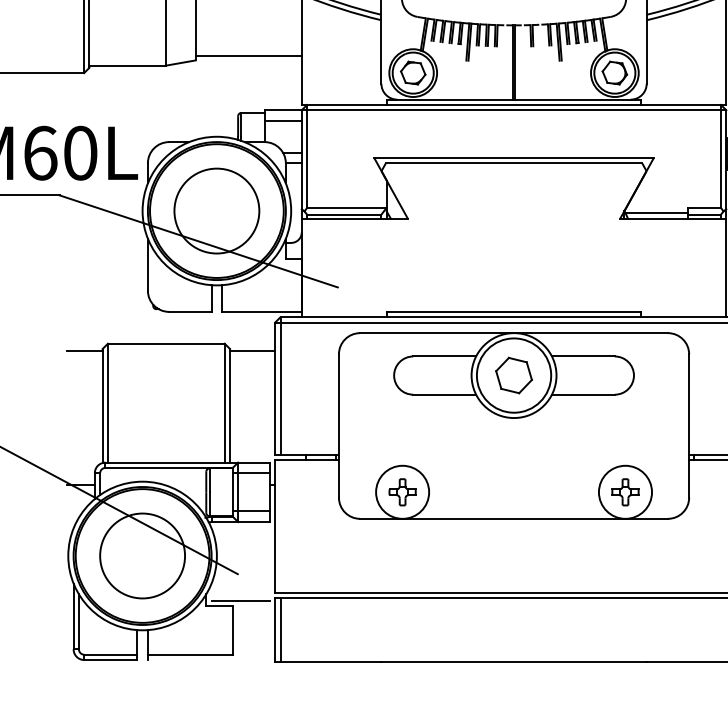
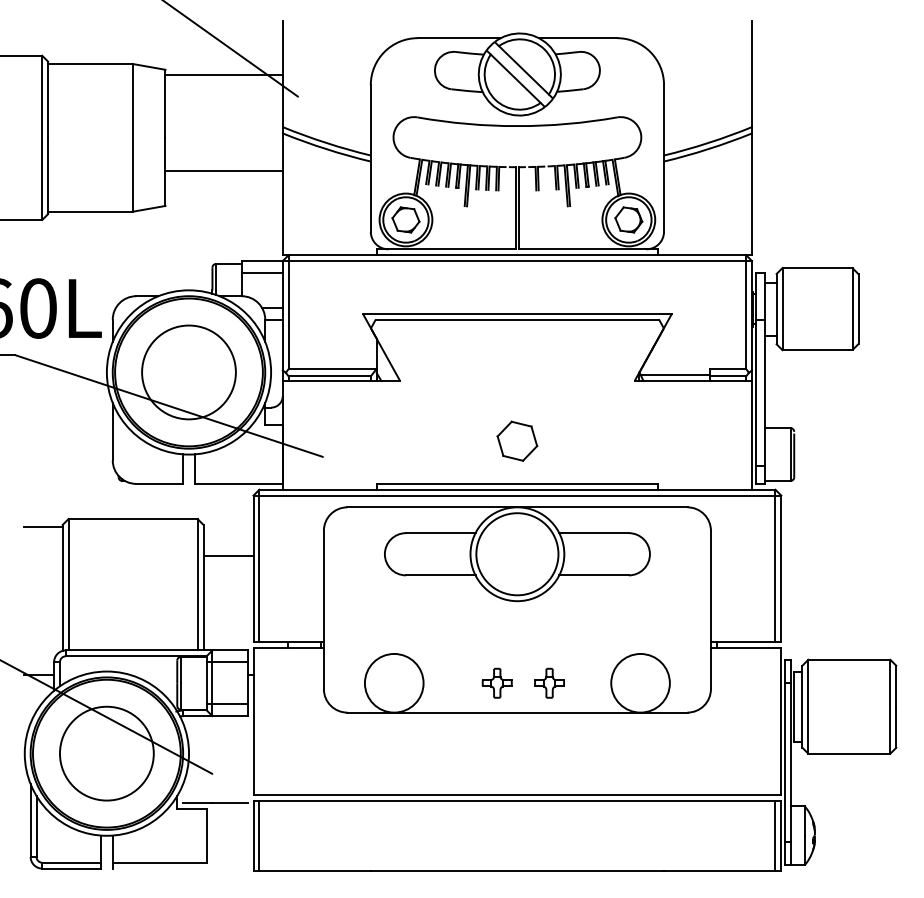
line: (248, 56) -> (223, 171), moved
line: (252, 351) -> (228, 556), moved
part: (514, 374) -> (517, 440), moved
part: (401, 491) -> (496, 682), moved
part: (625, 491) -> (549, 682), moved

